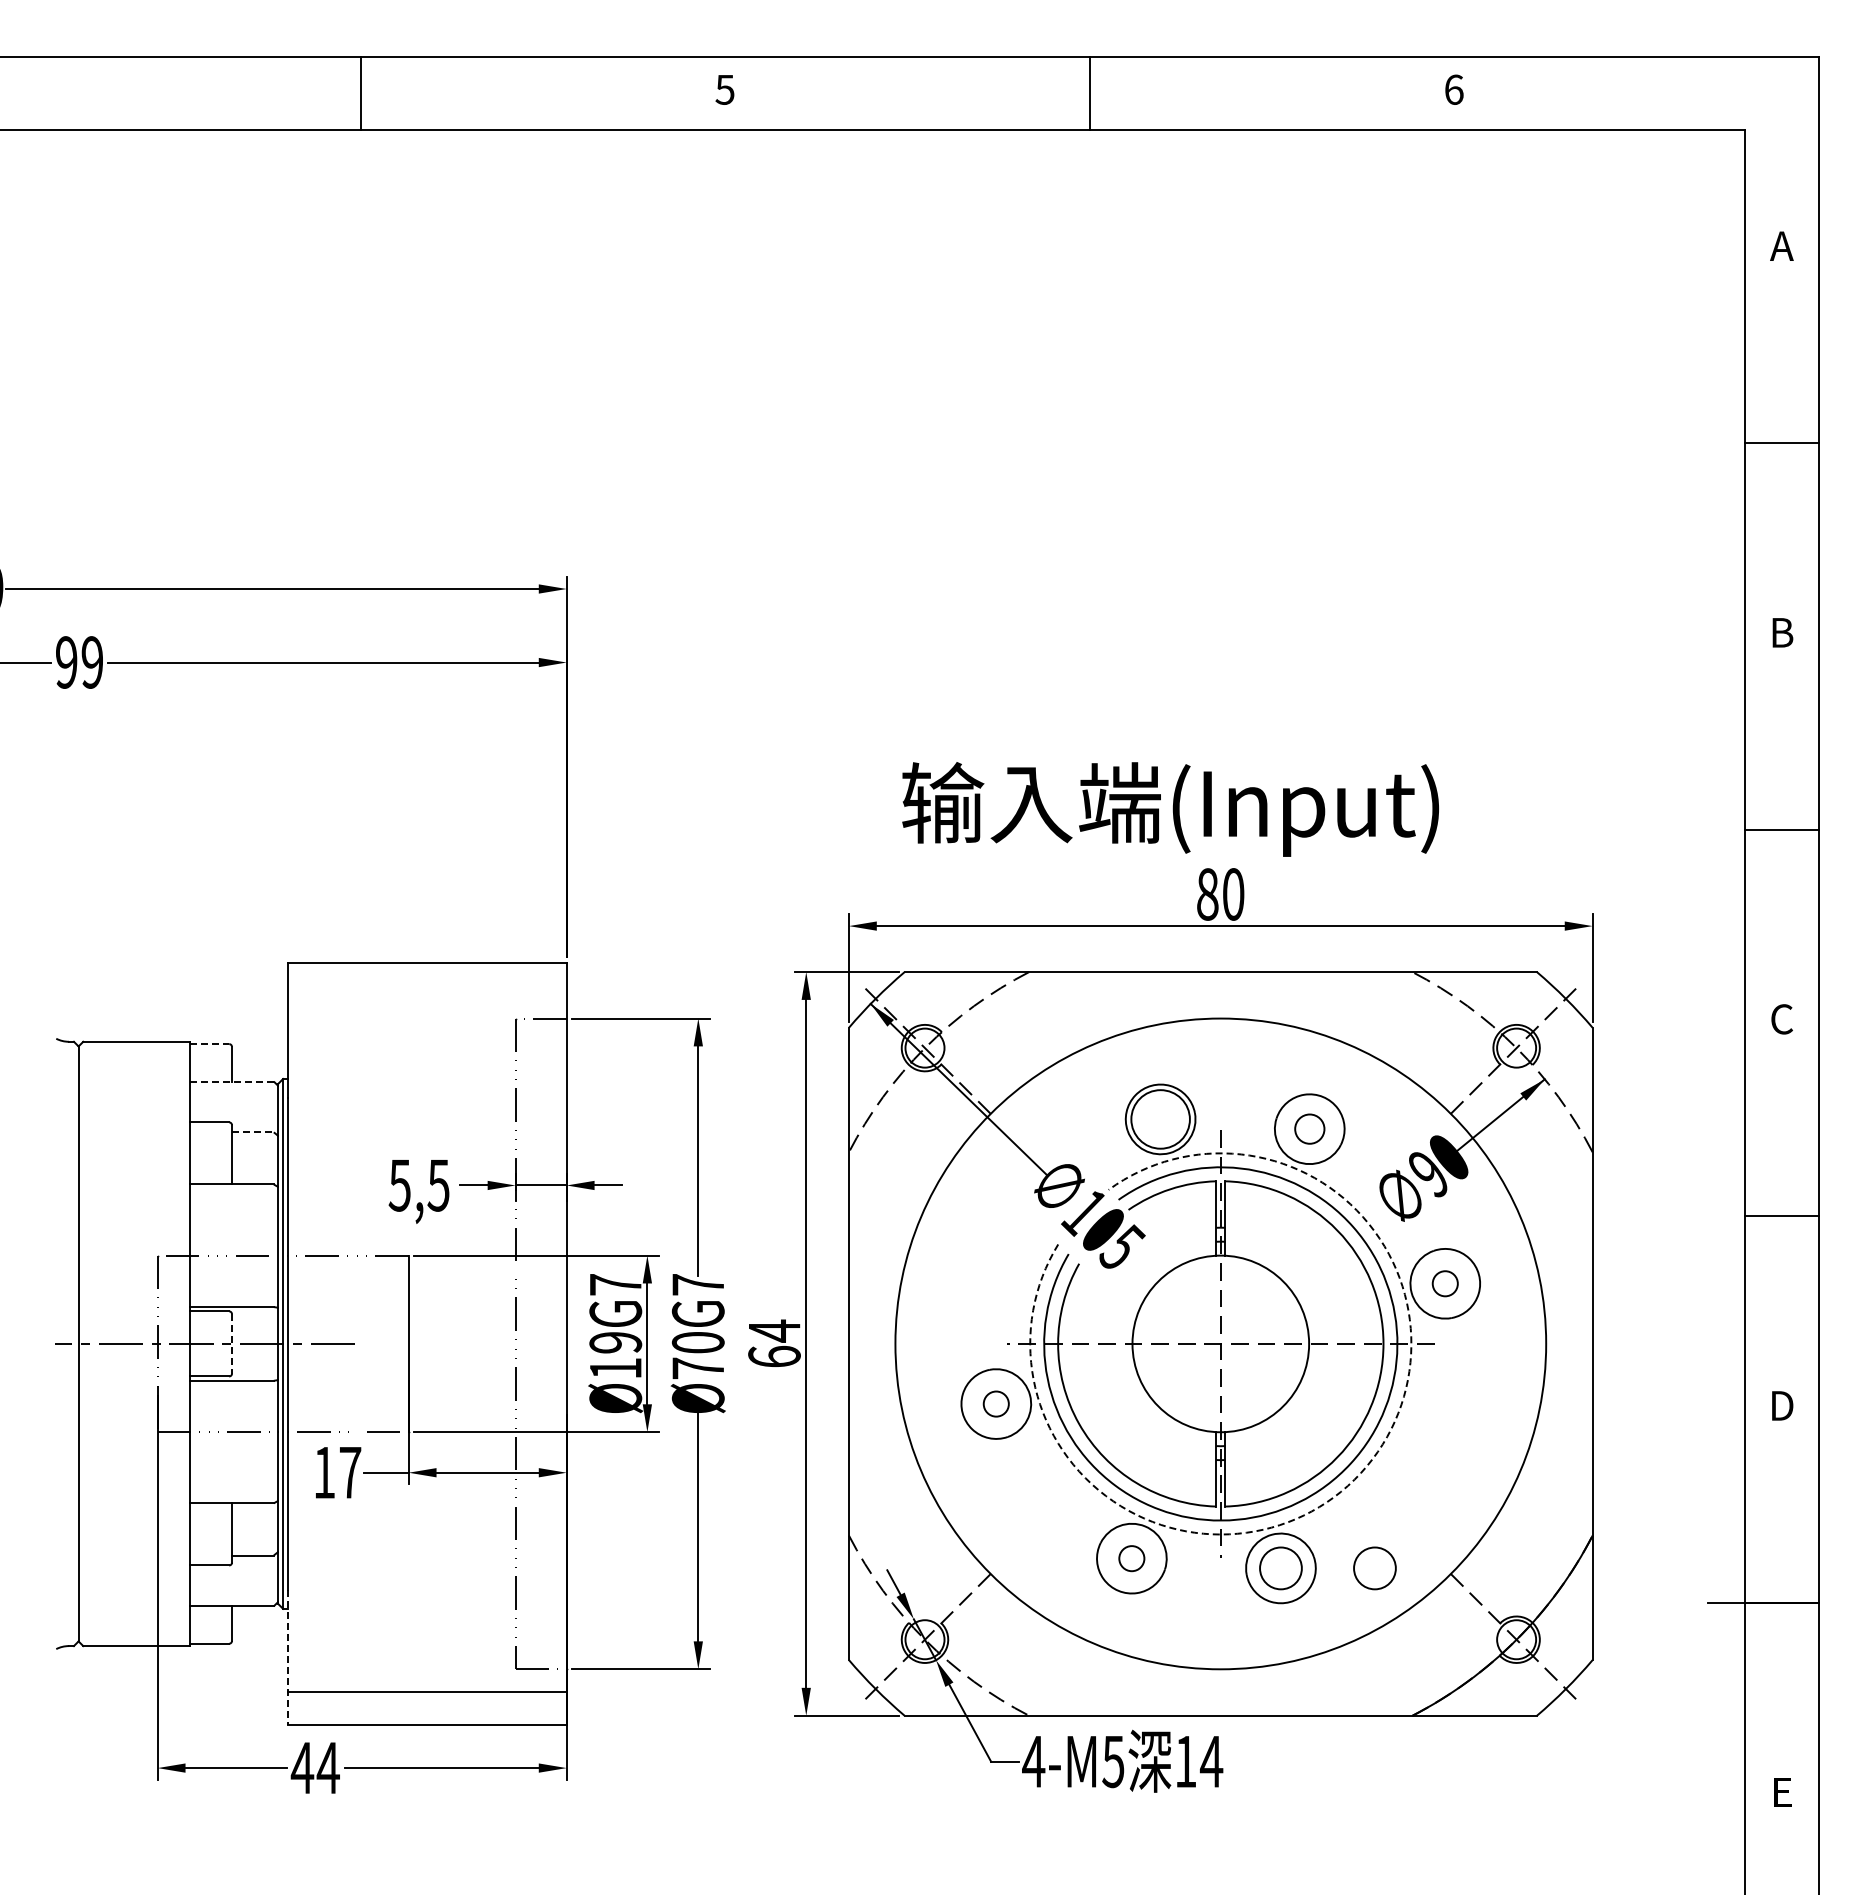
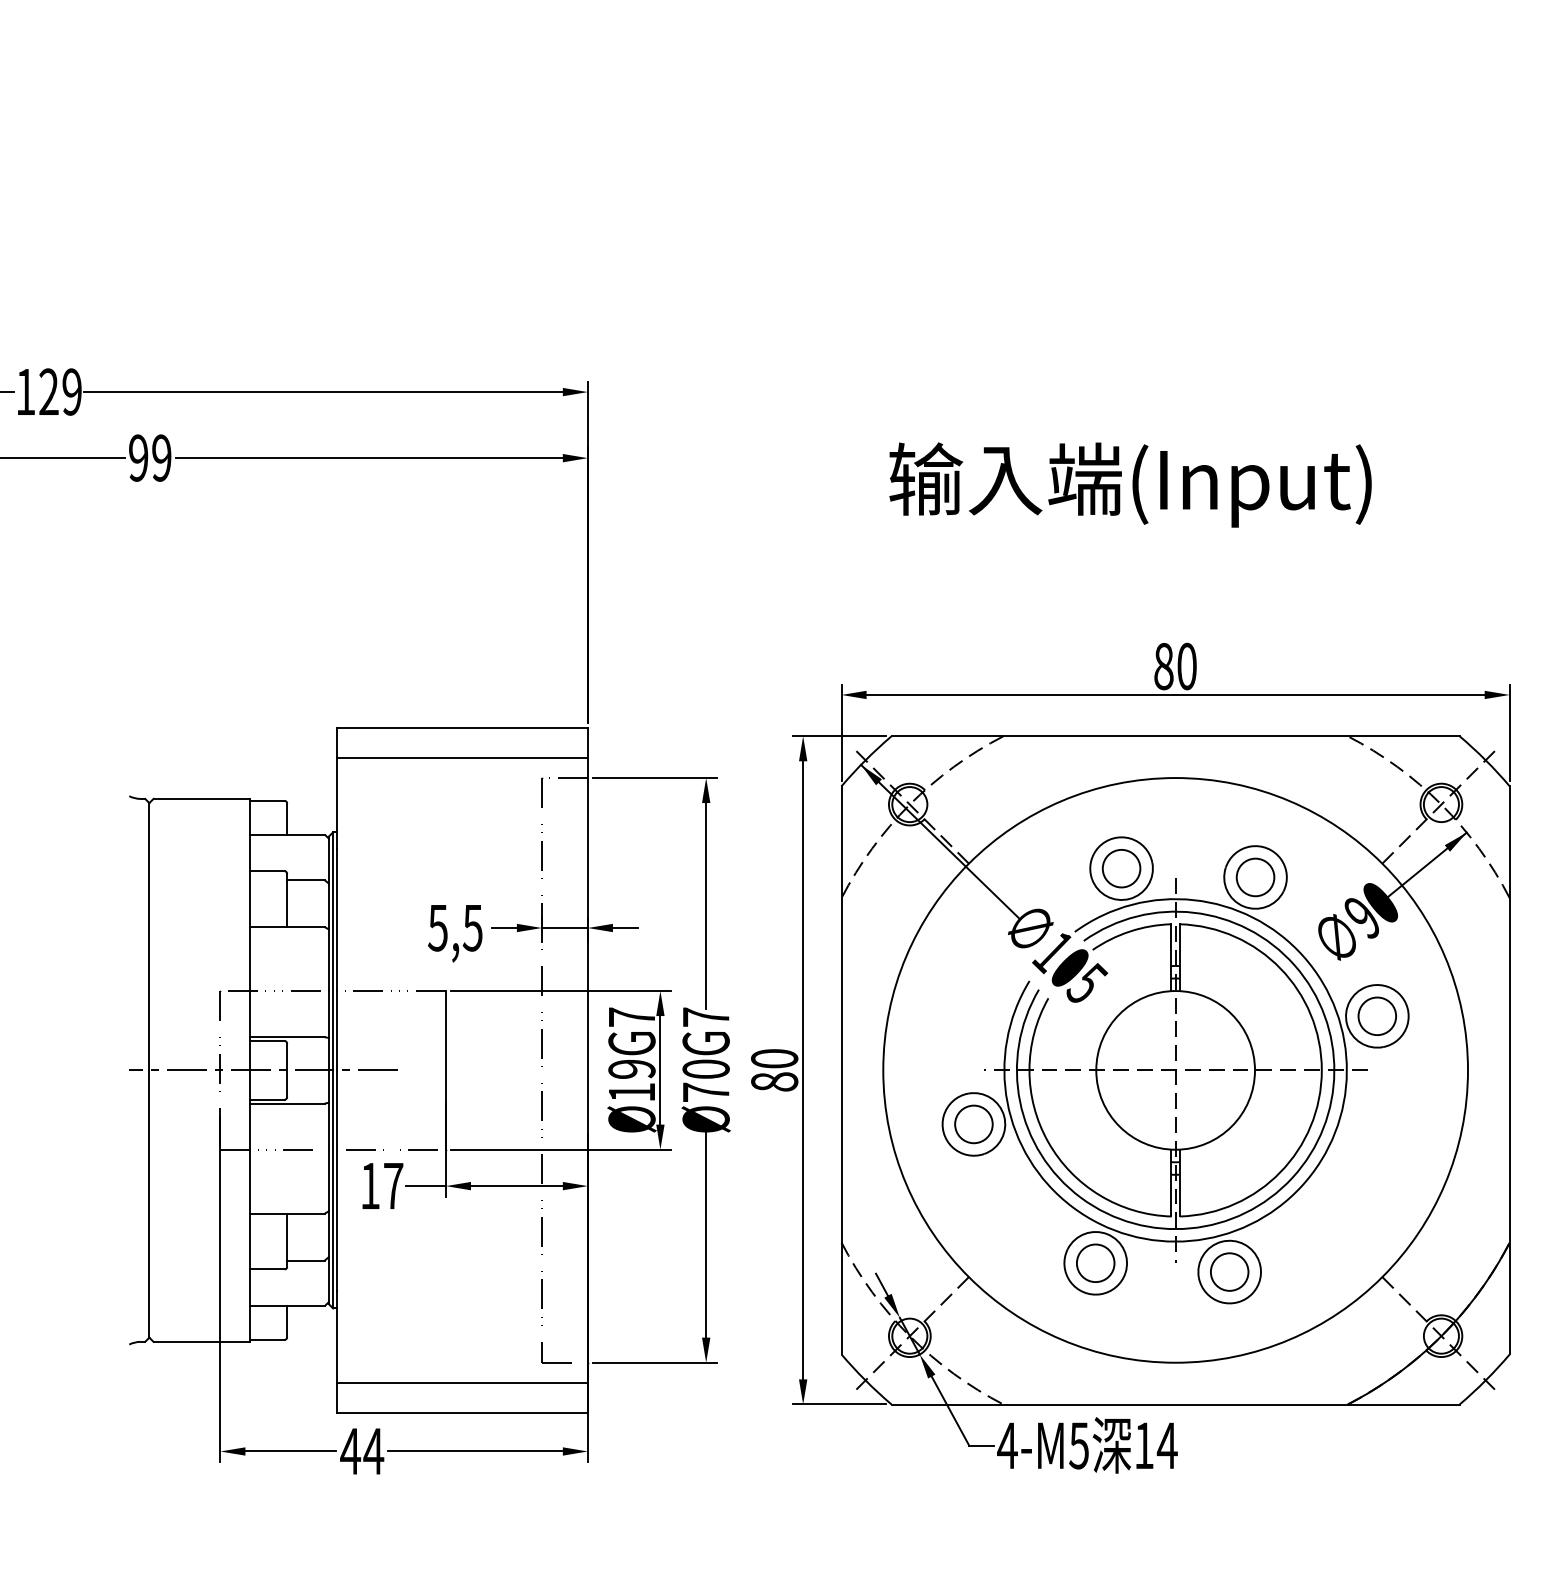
text: (1170, 809) -> (1130, 485), moved
line: (426, 995) -> (461, 757), added
line: (209, 1044) -> (266, 801), dashed -> solid
line: (232, 1081) -> (287, 834), dashed -> solid
circle: (1160, 1119) -> (1121, 868), size x0.71
circle: (1309, 1128) -> (1255, 876), size x1.43
line: (252, 1132) -> (305, 880), dashed -> solid
circle: (1445, 1283) -> (1377, 1016), size x1.67
line: (232, 1343) -> (287, 1069), dashed -> solid
text: (774, 1343) -> (774, 1069), 64 -> 80
circle: (996, 1404) -> (974, 1124), size x1.67
arc: (1360, 1473) -> (1301, 1186), dashed -> solid
circle: (1131, 1558) -> (1095, 1263), size x1.67
circle: (1374, 1568) -> (1313, 1272), removed
line: (287, 1657) -> (337, 1352), dashed -> solid

